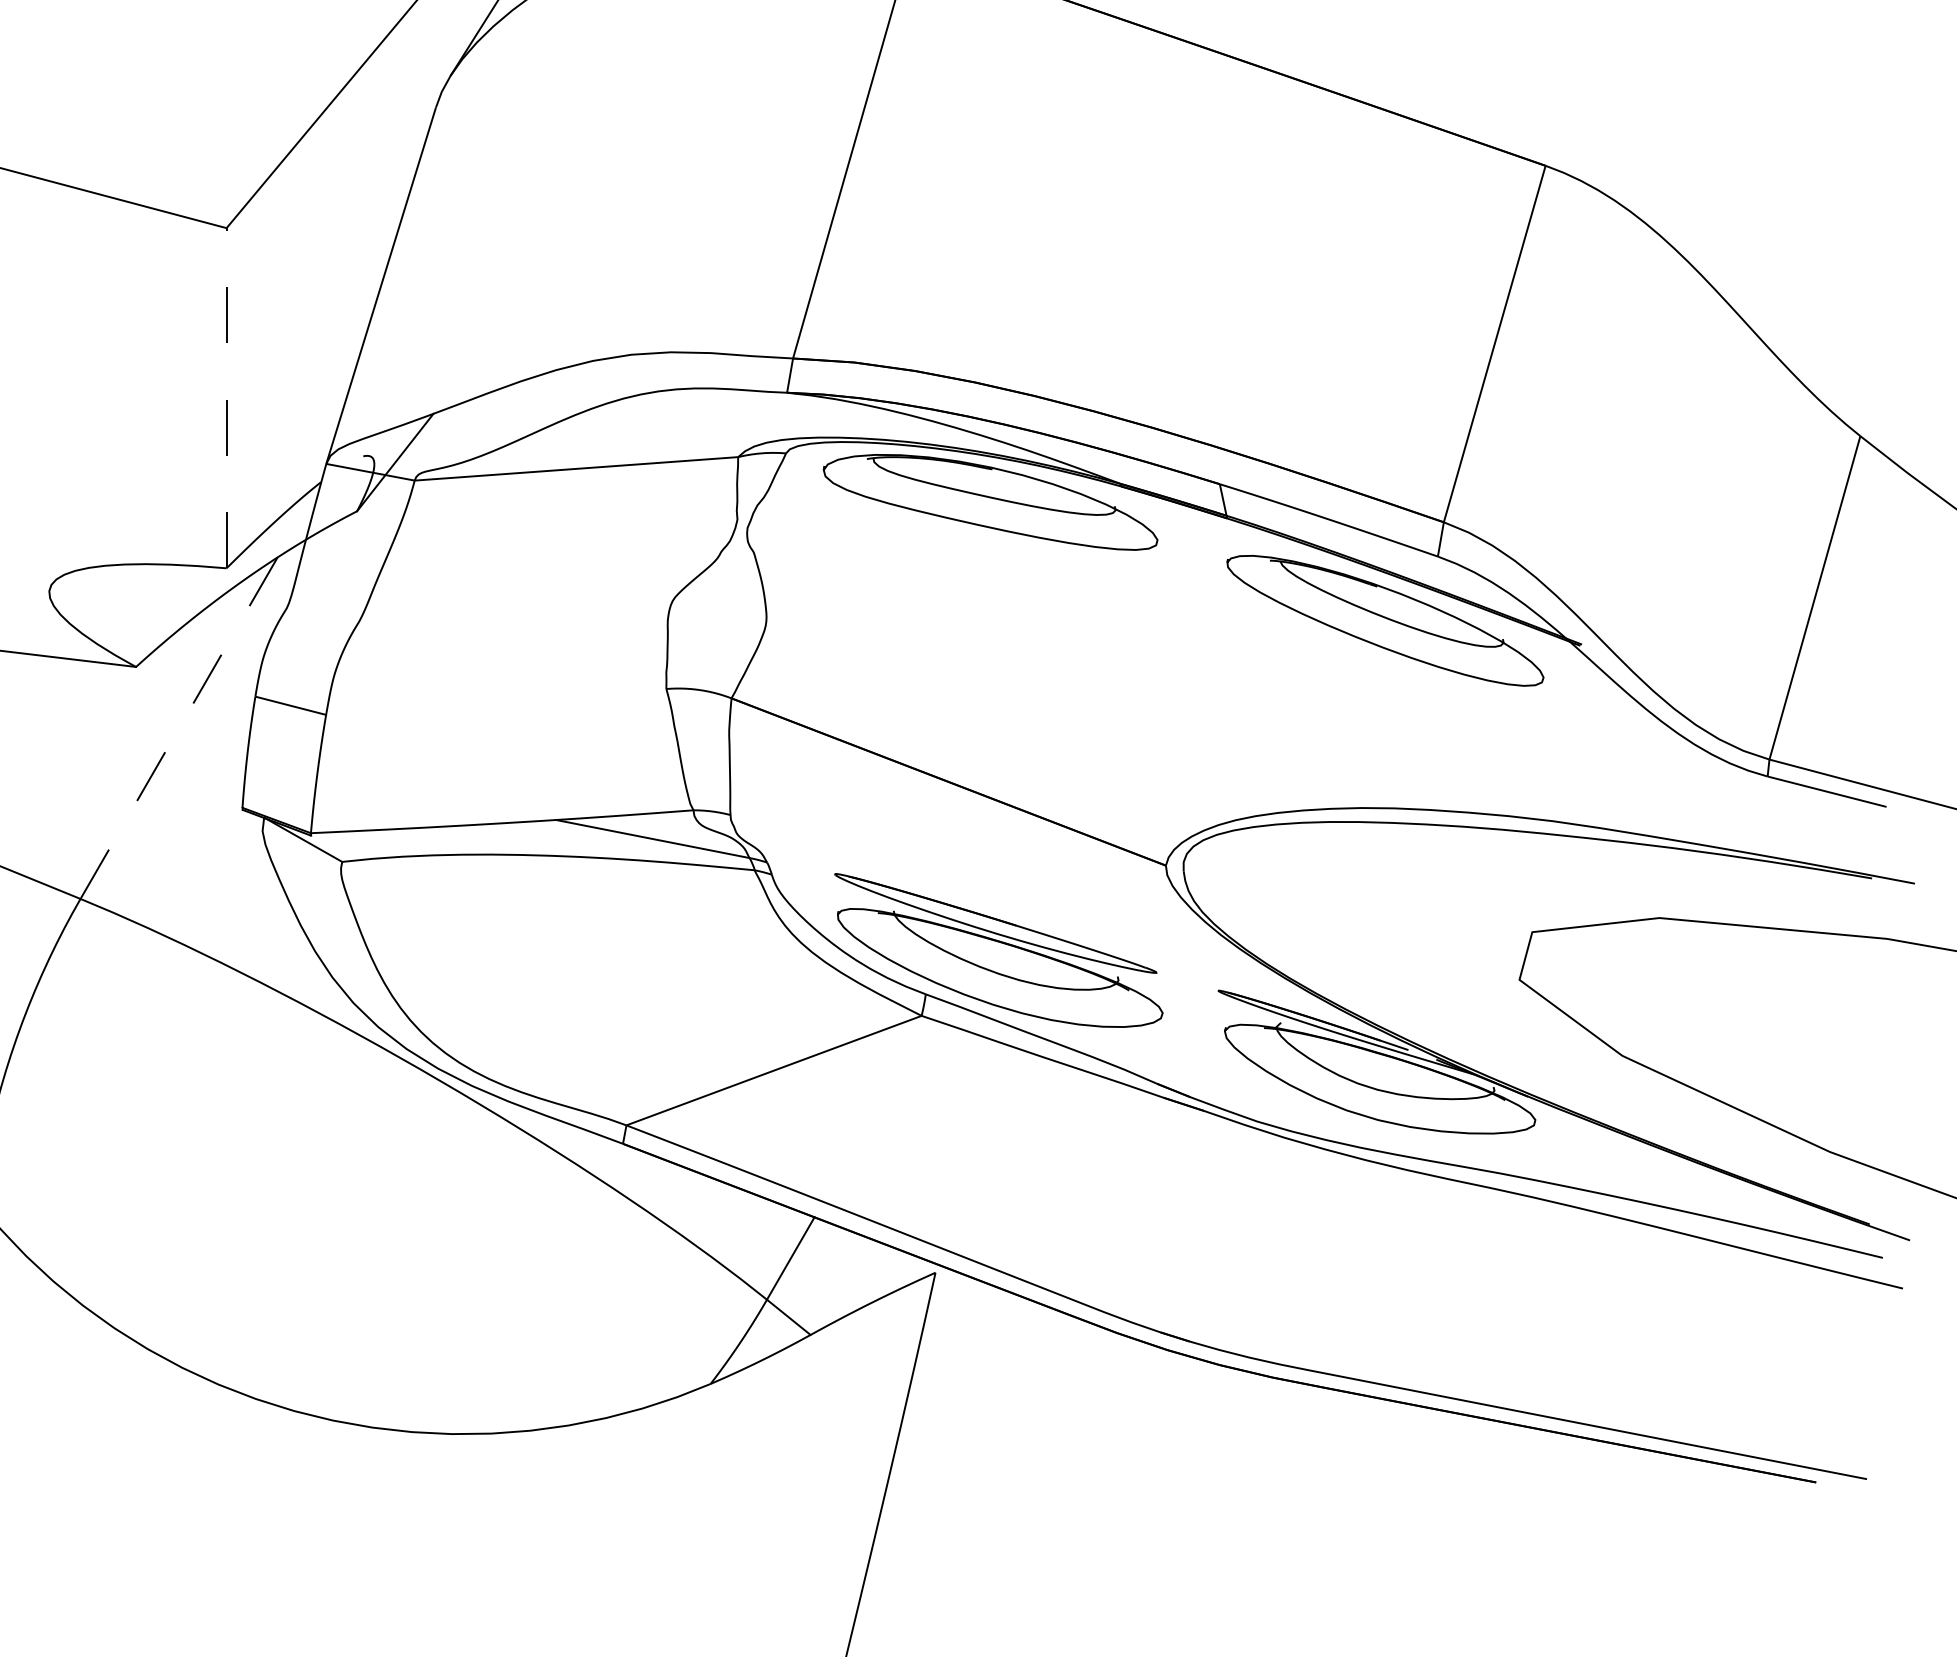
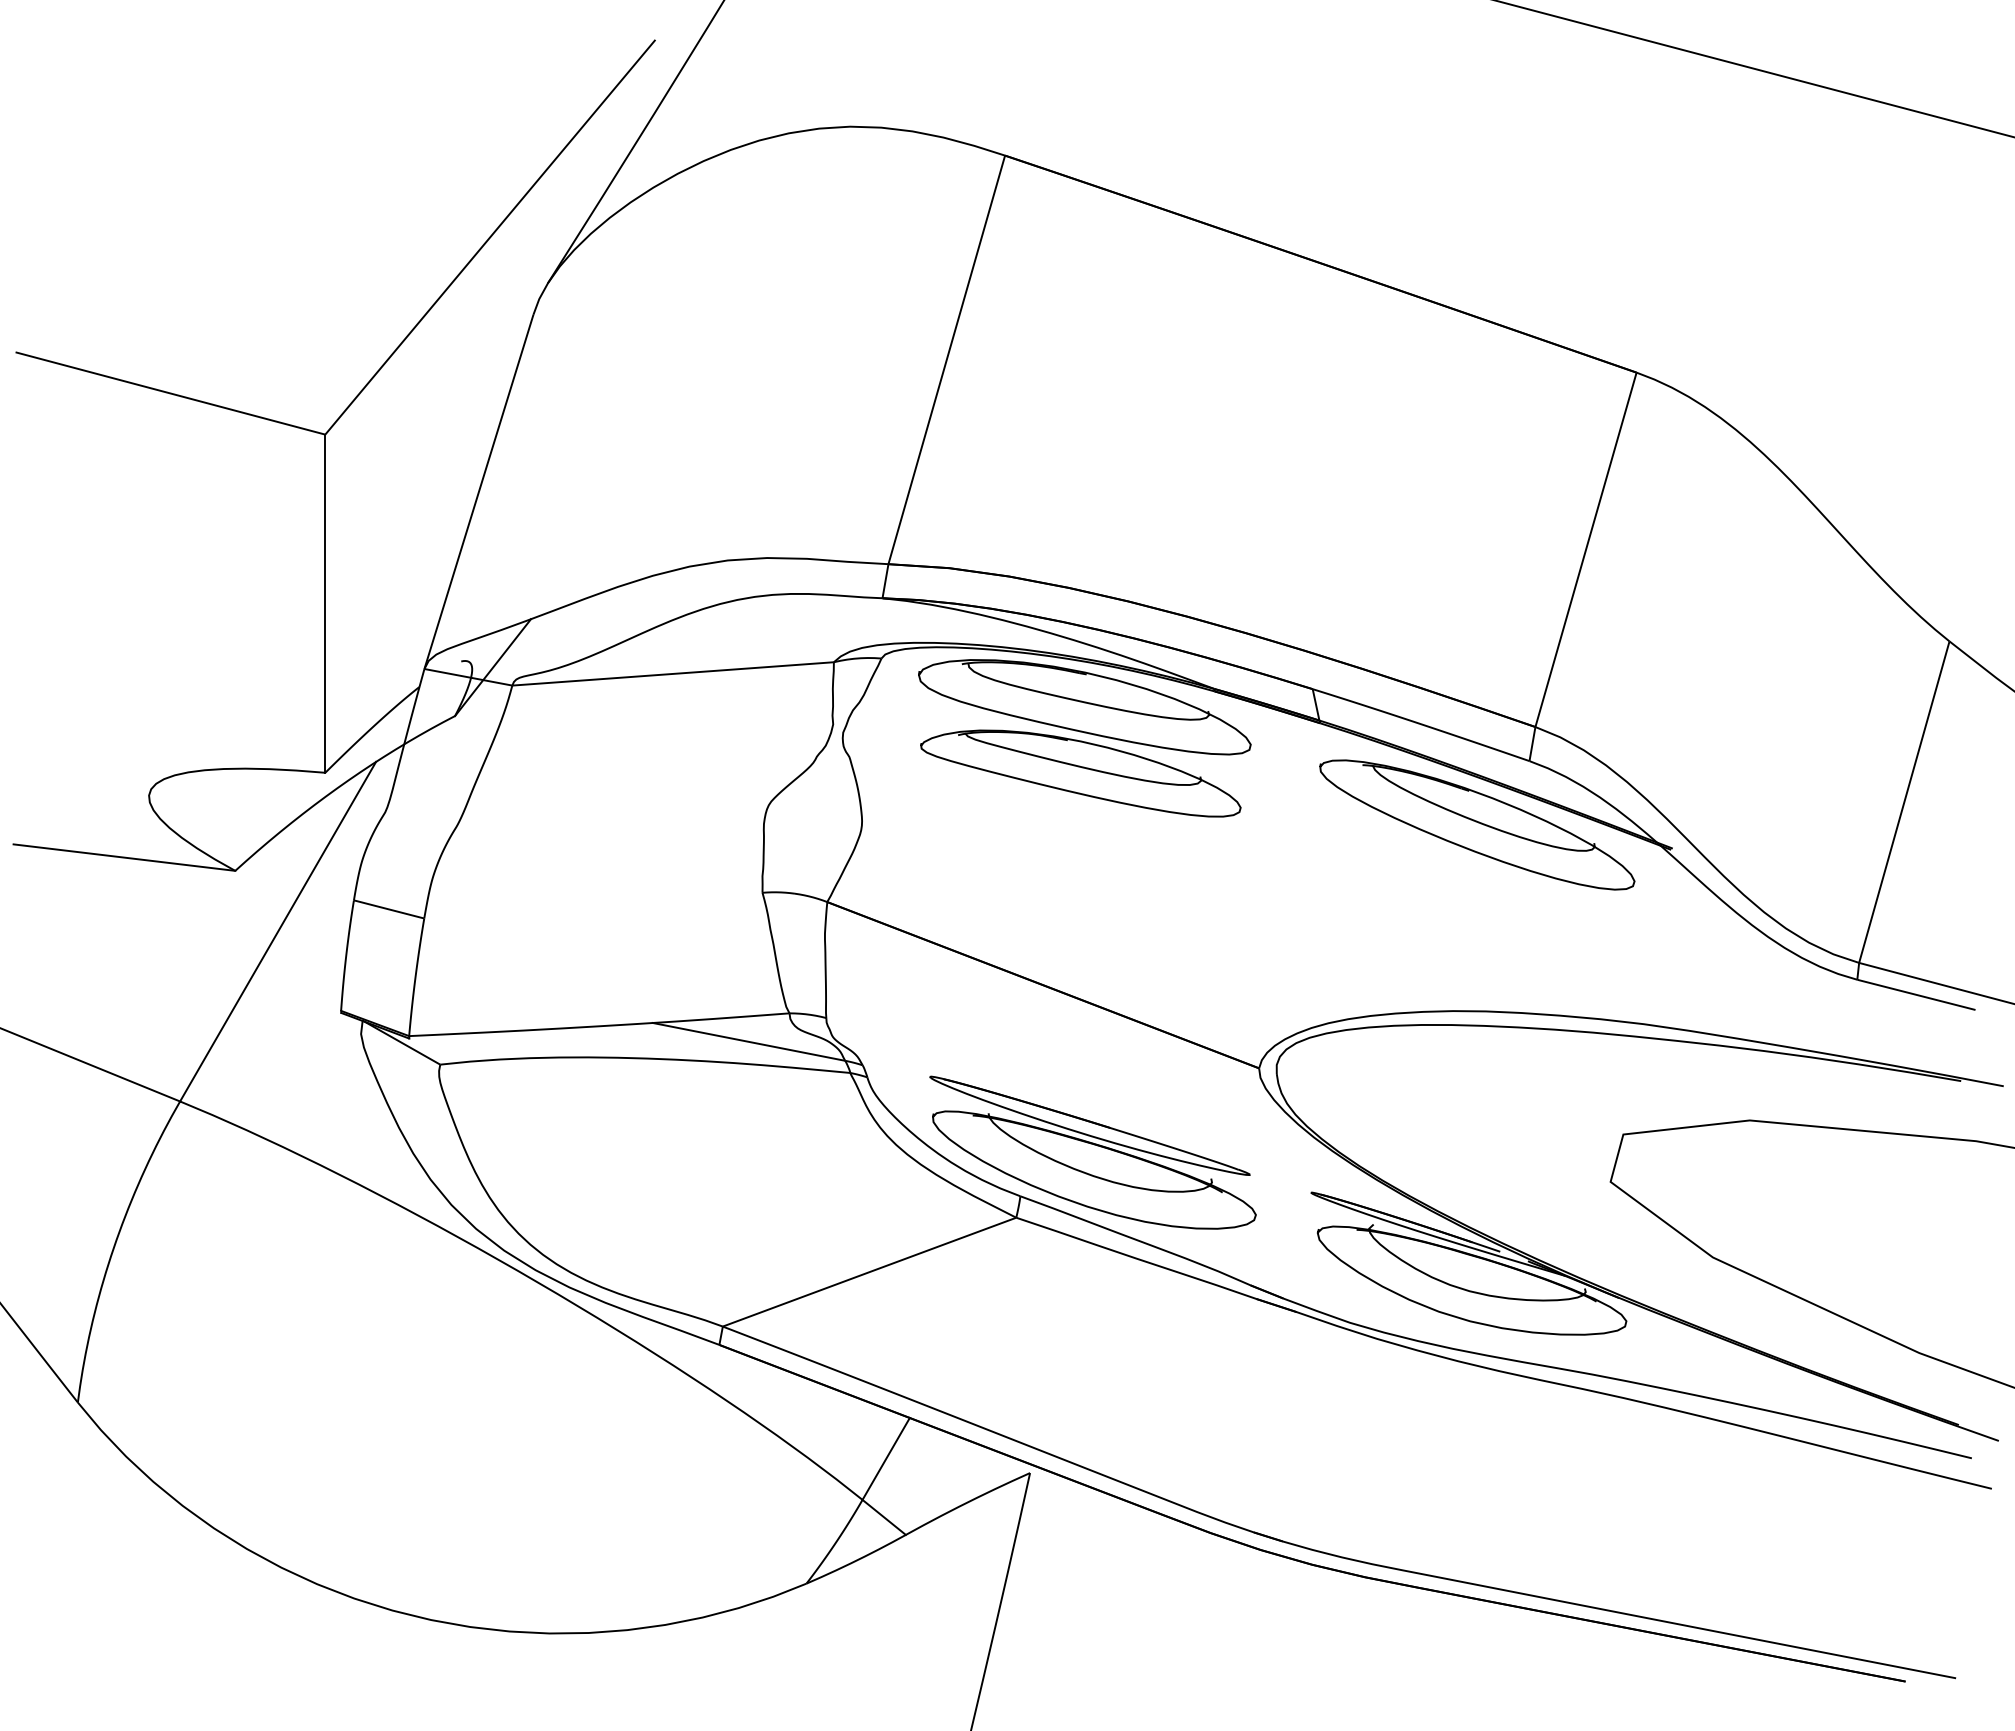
line: (226, 398) -> (325, 603), dashed -> solid
part: (986, 569) -> (1080, 773), added
line: (178, 728) -> (277, 932), dashed -> solid

